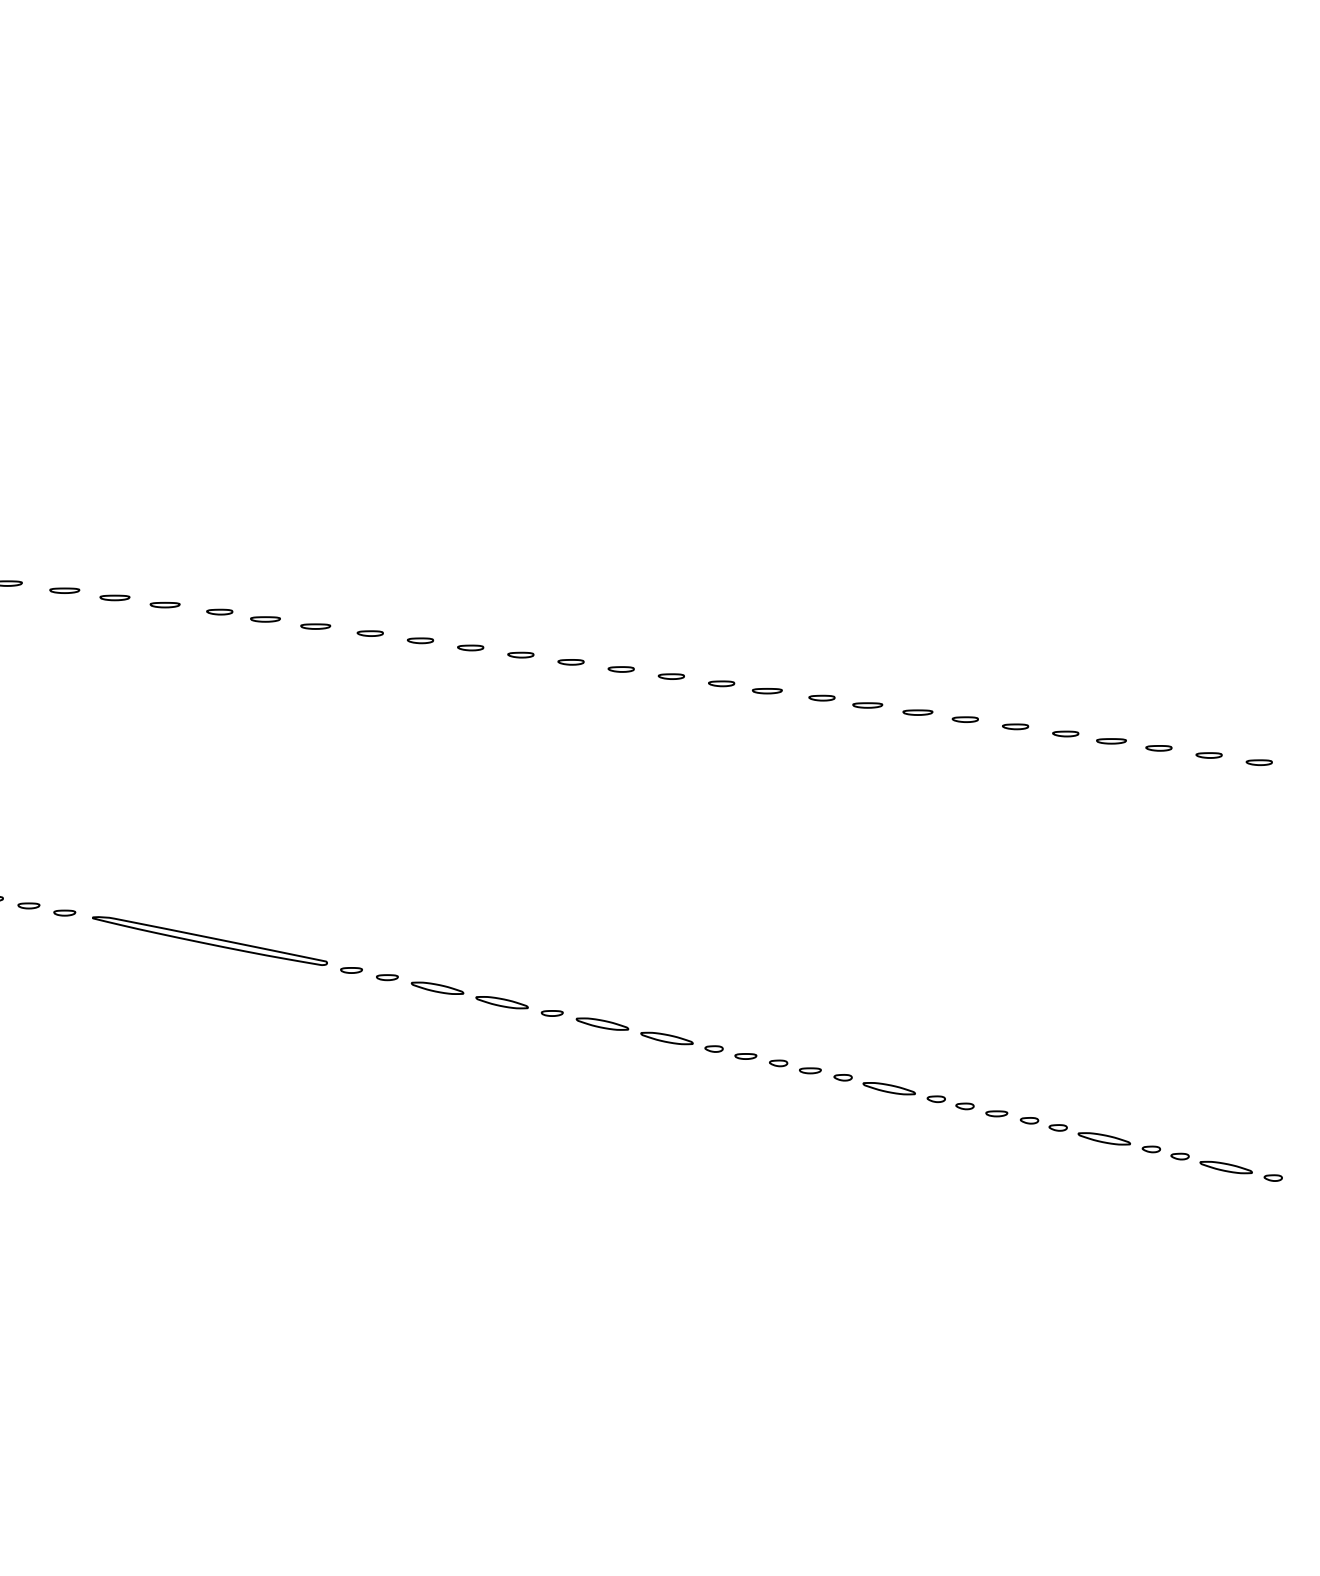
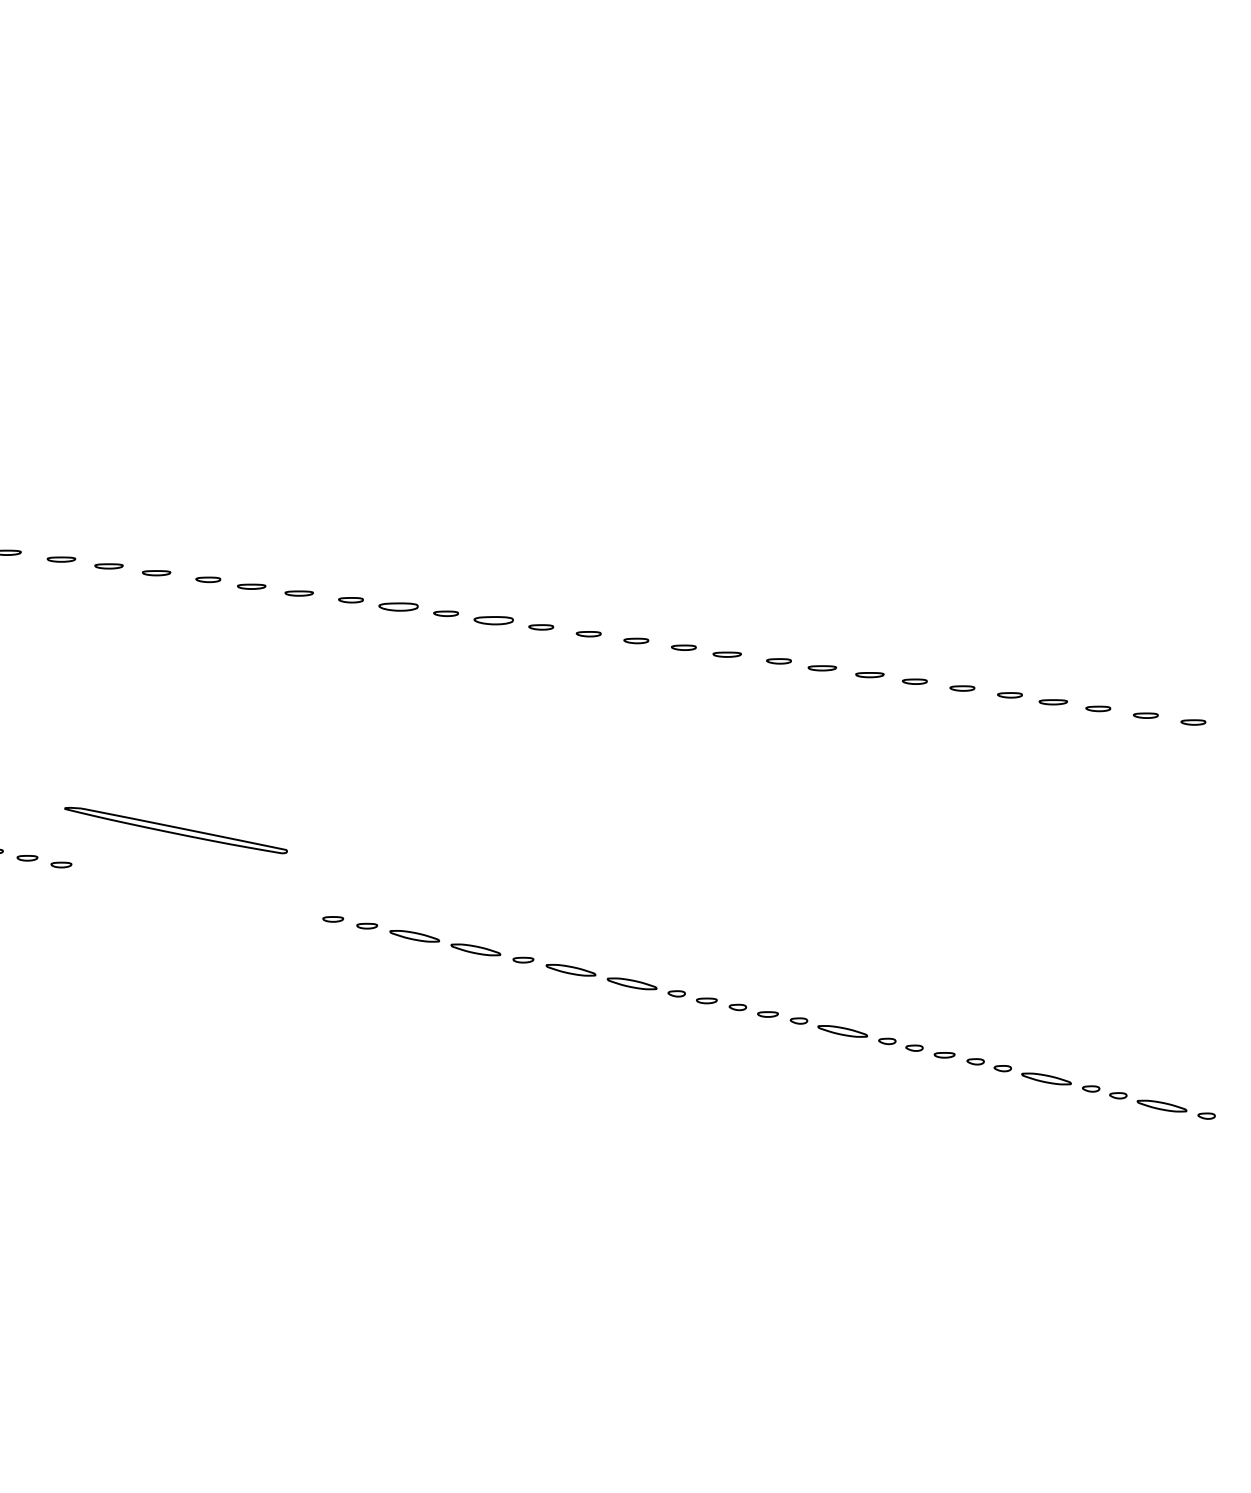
part: (420, 640) -> (398, 606), size x1.6
part: (520, 655) -> (493, 620), size x1.6
part: (209, 941) -> (175, 830), moved

